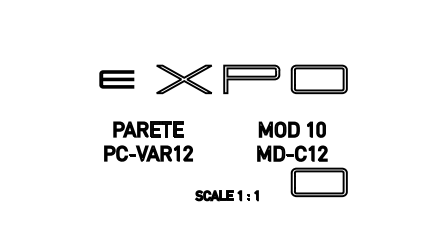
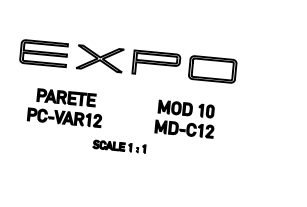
part: (116, 79) -> (43, 53), size x1.67
part: (318, 182) -> (203, 155), removed
part: (226, 195) -> (119, 146), moved

